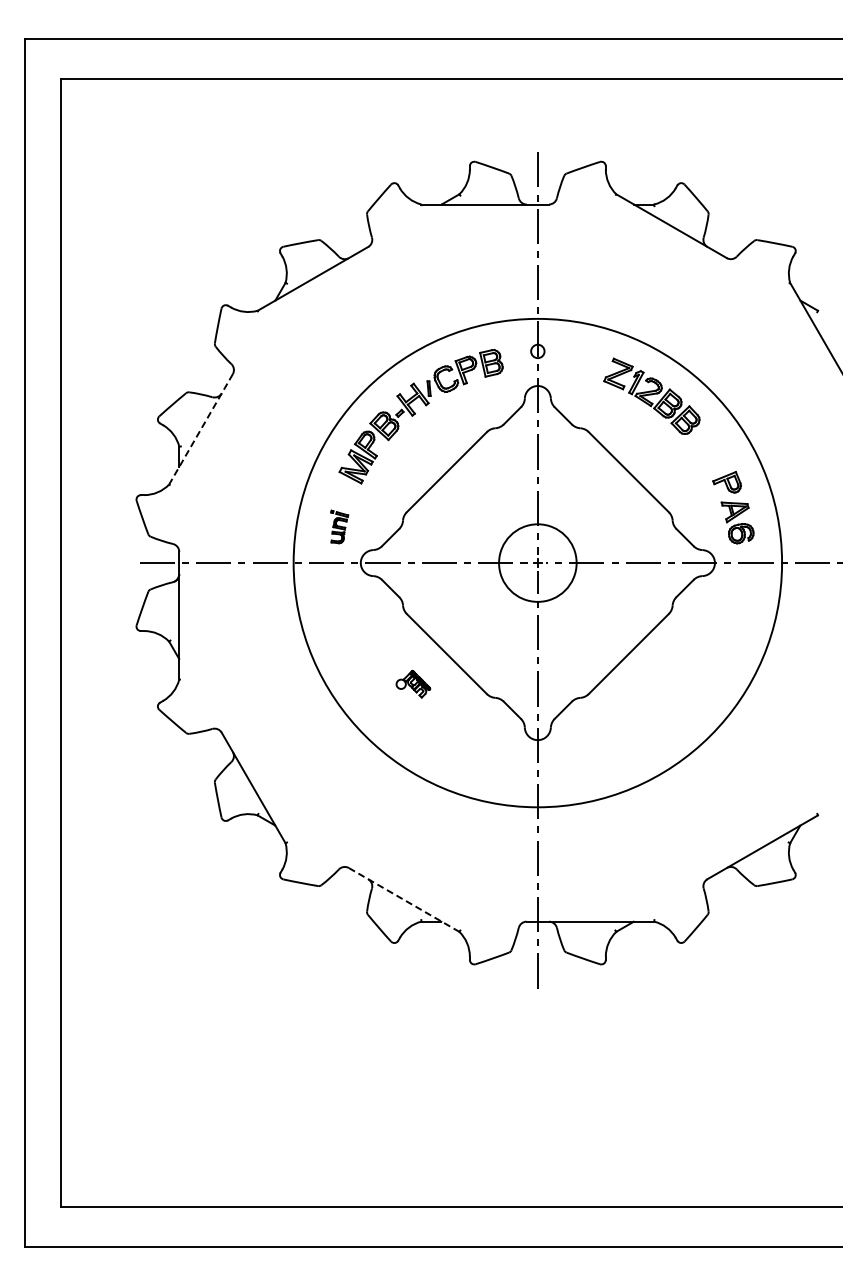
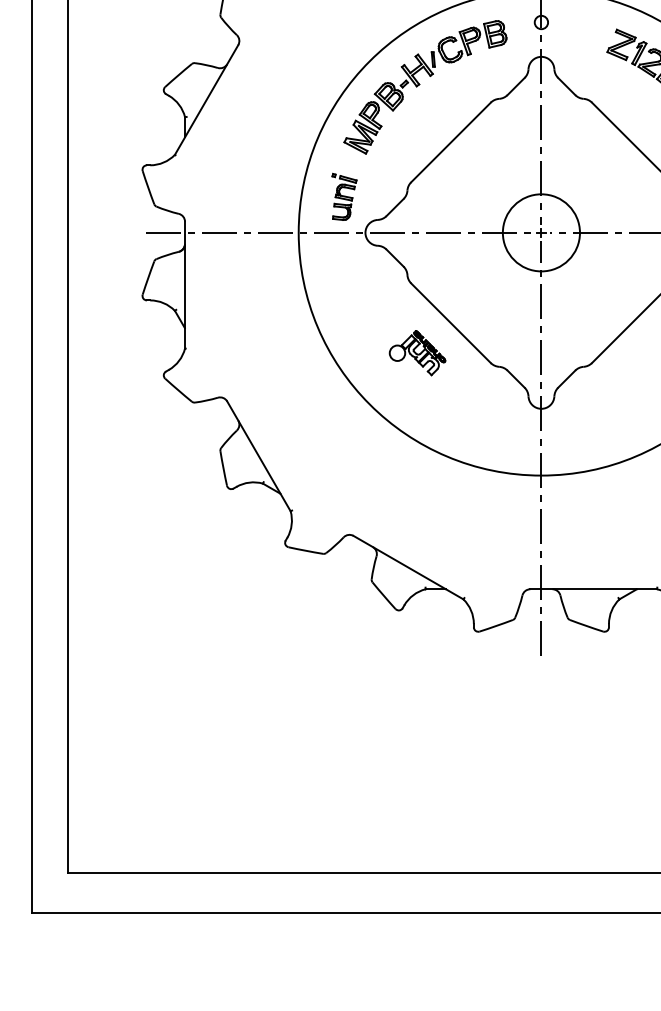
line: (201, 429) -> (207, 100), dashed -> solid
part: (339, 526) -> (344, 196), size x1.43
part: (413, 684) -> (417, 353), size x1.67
line: (404, 899) -> (408, 567), dashed -> solid

